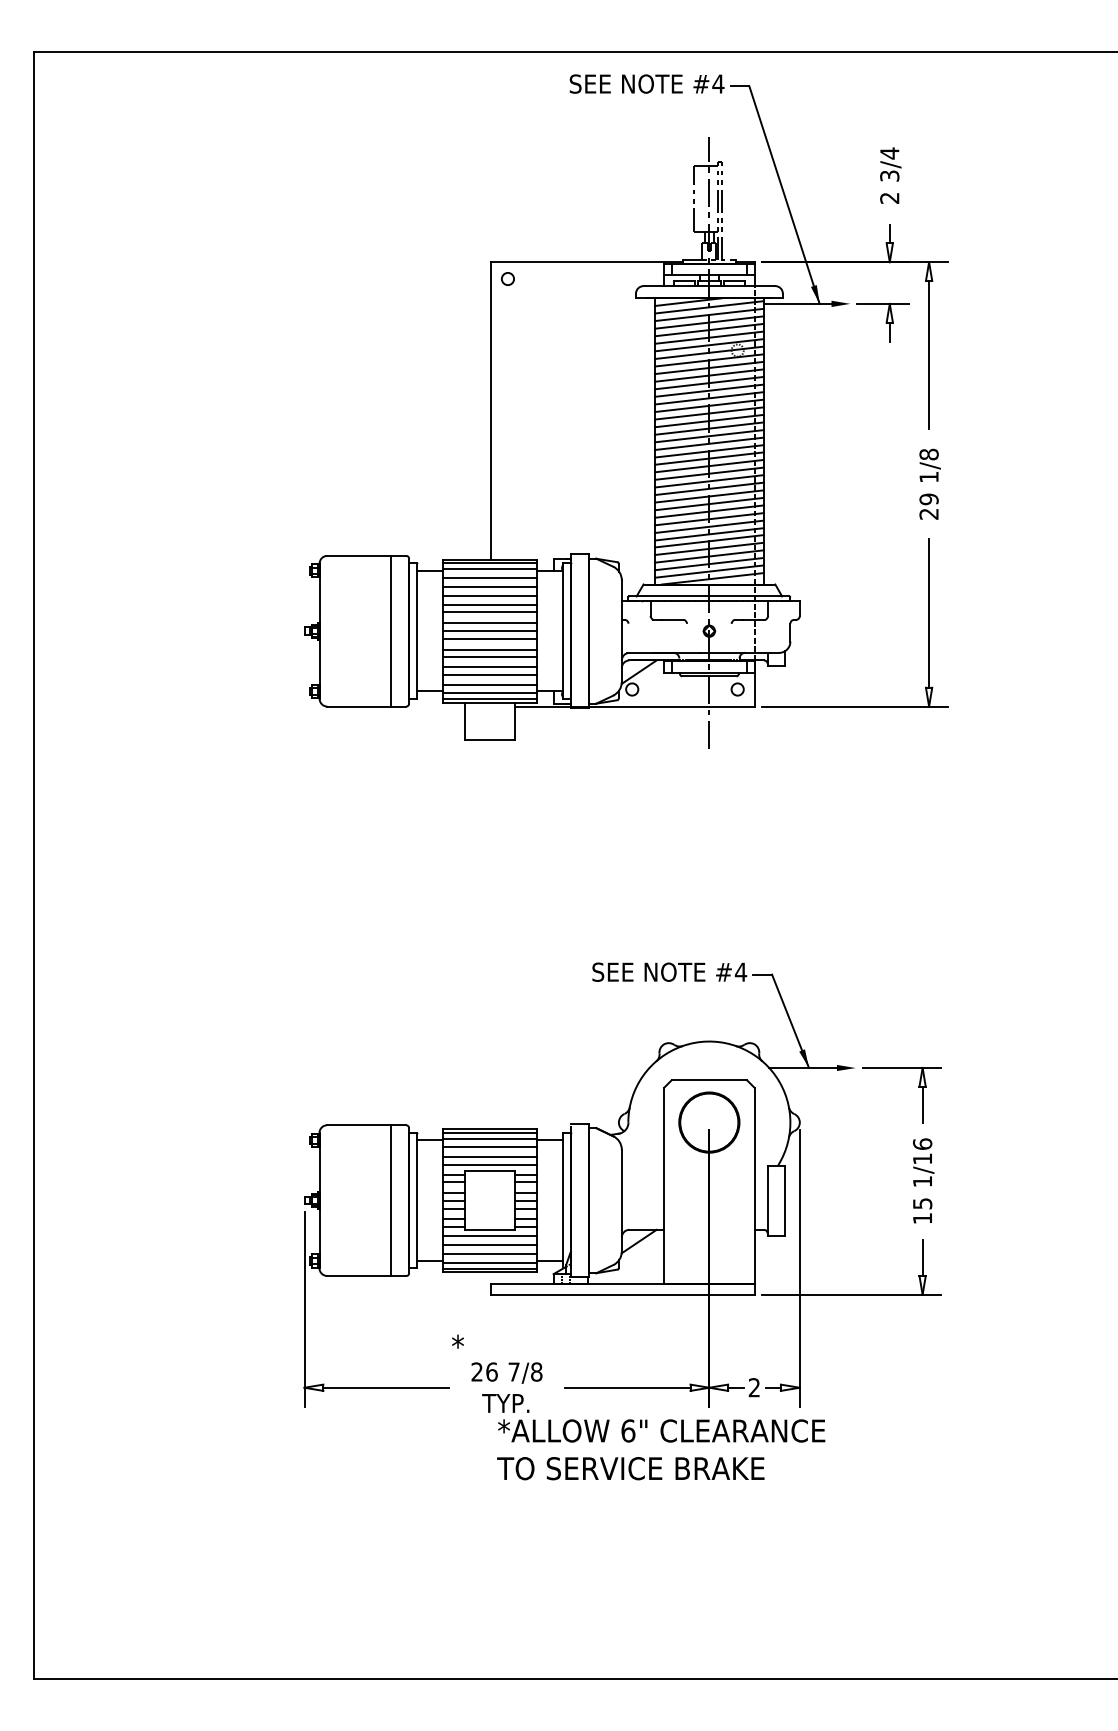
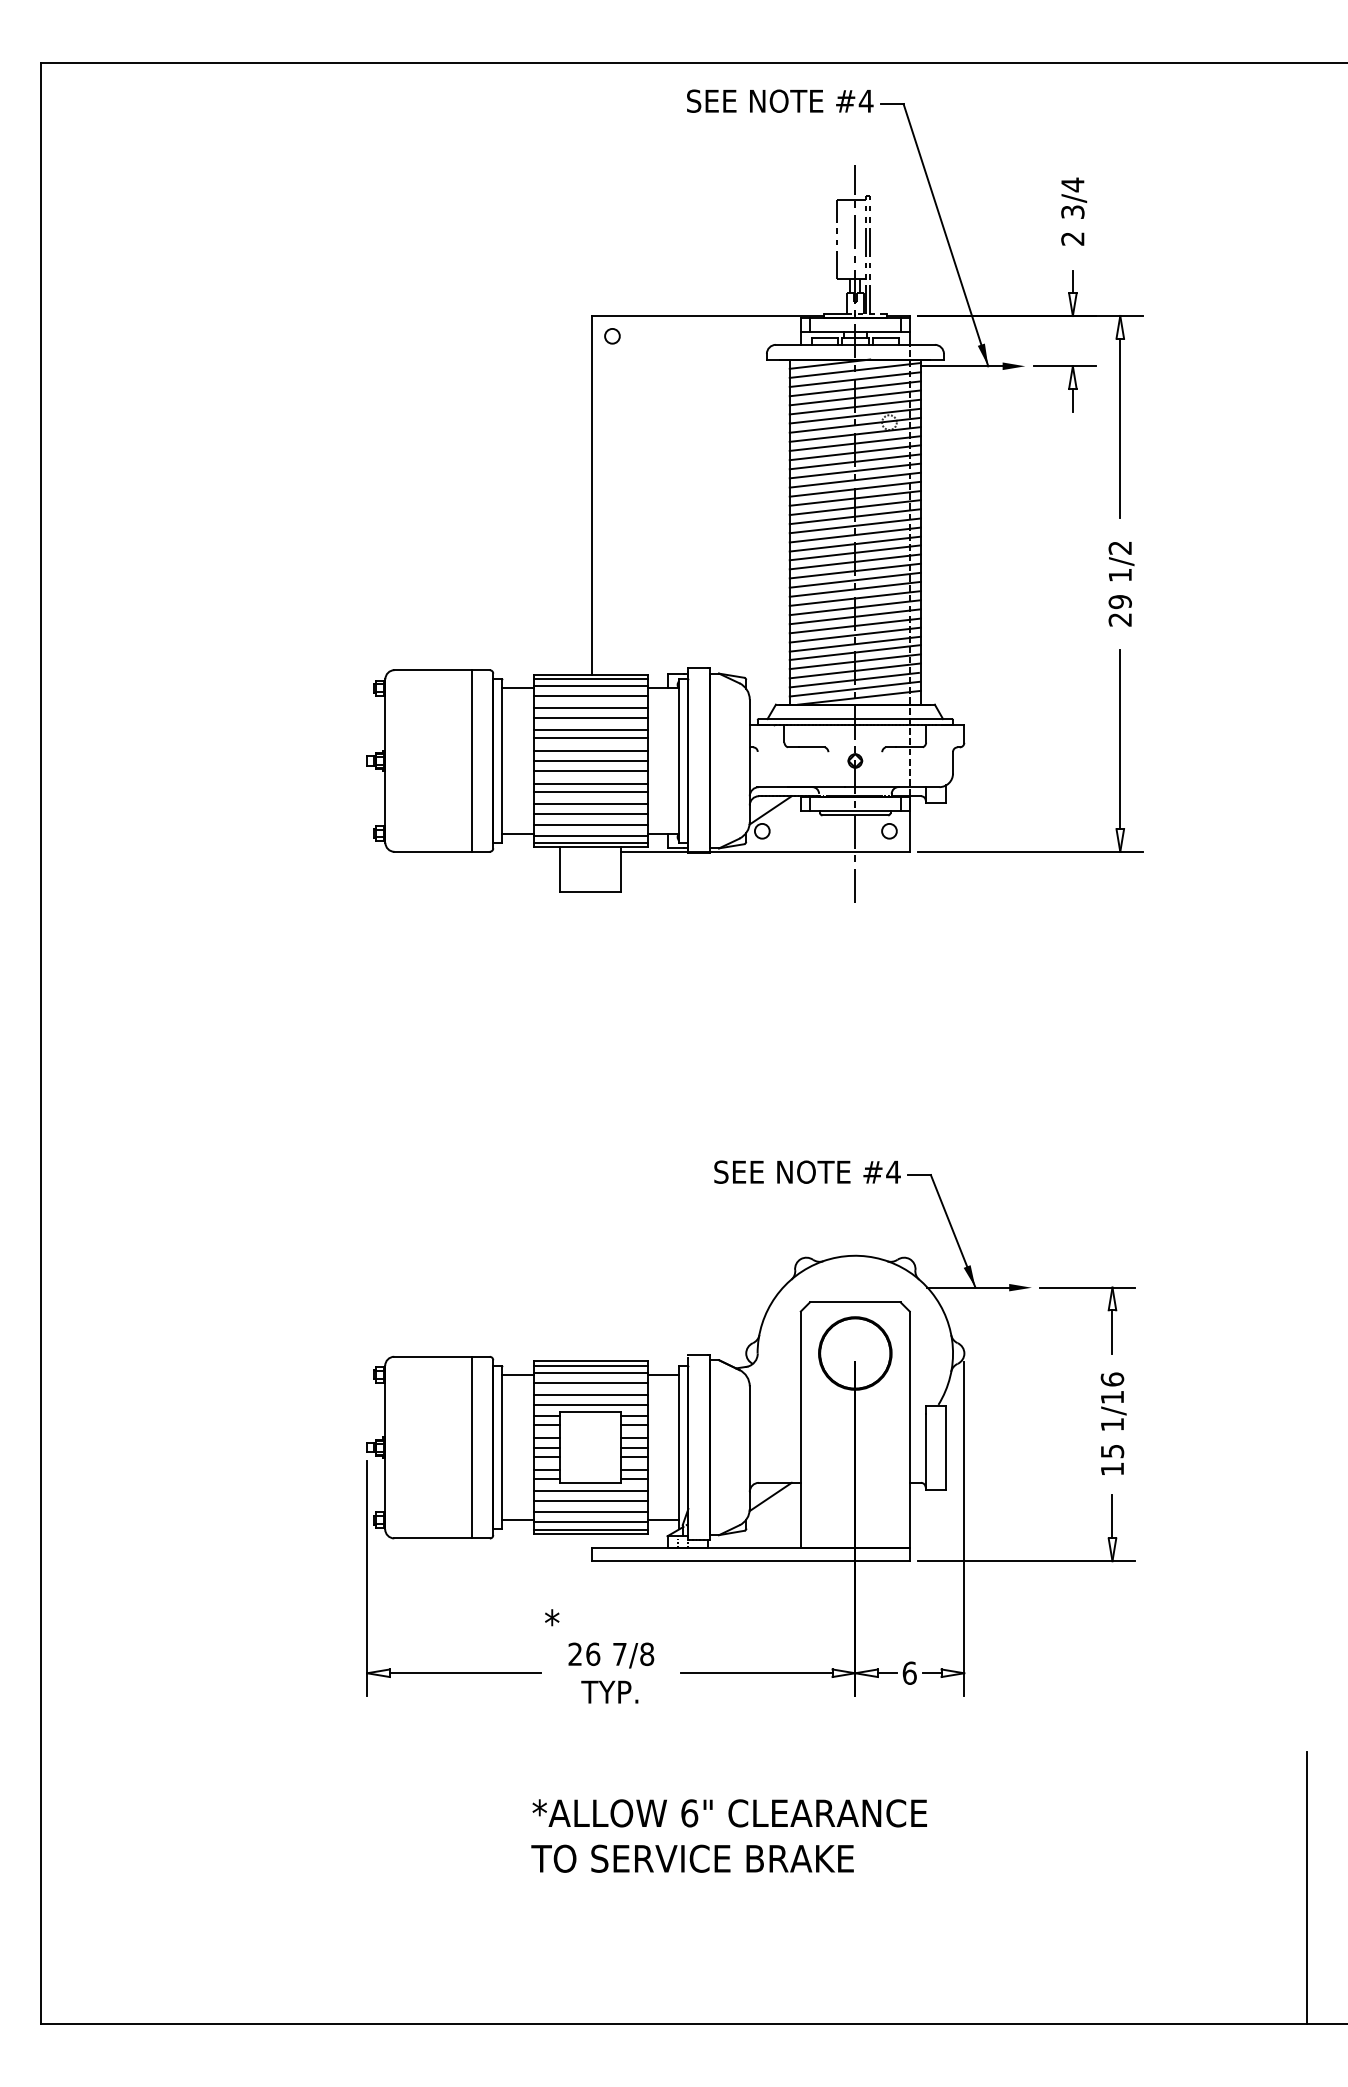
text: (928, 454) -> (1119, 547), 1/8 -> 1/2
text: (754, 1387) -> (909, 1672), 2 -> 6
text: (660, 1449) -> (728, 1835), moved
line: (1084, 1565) -> (1307, 1887), added

